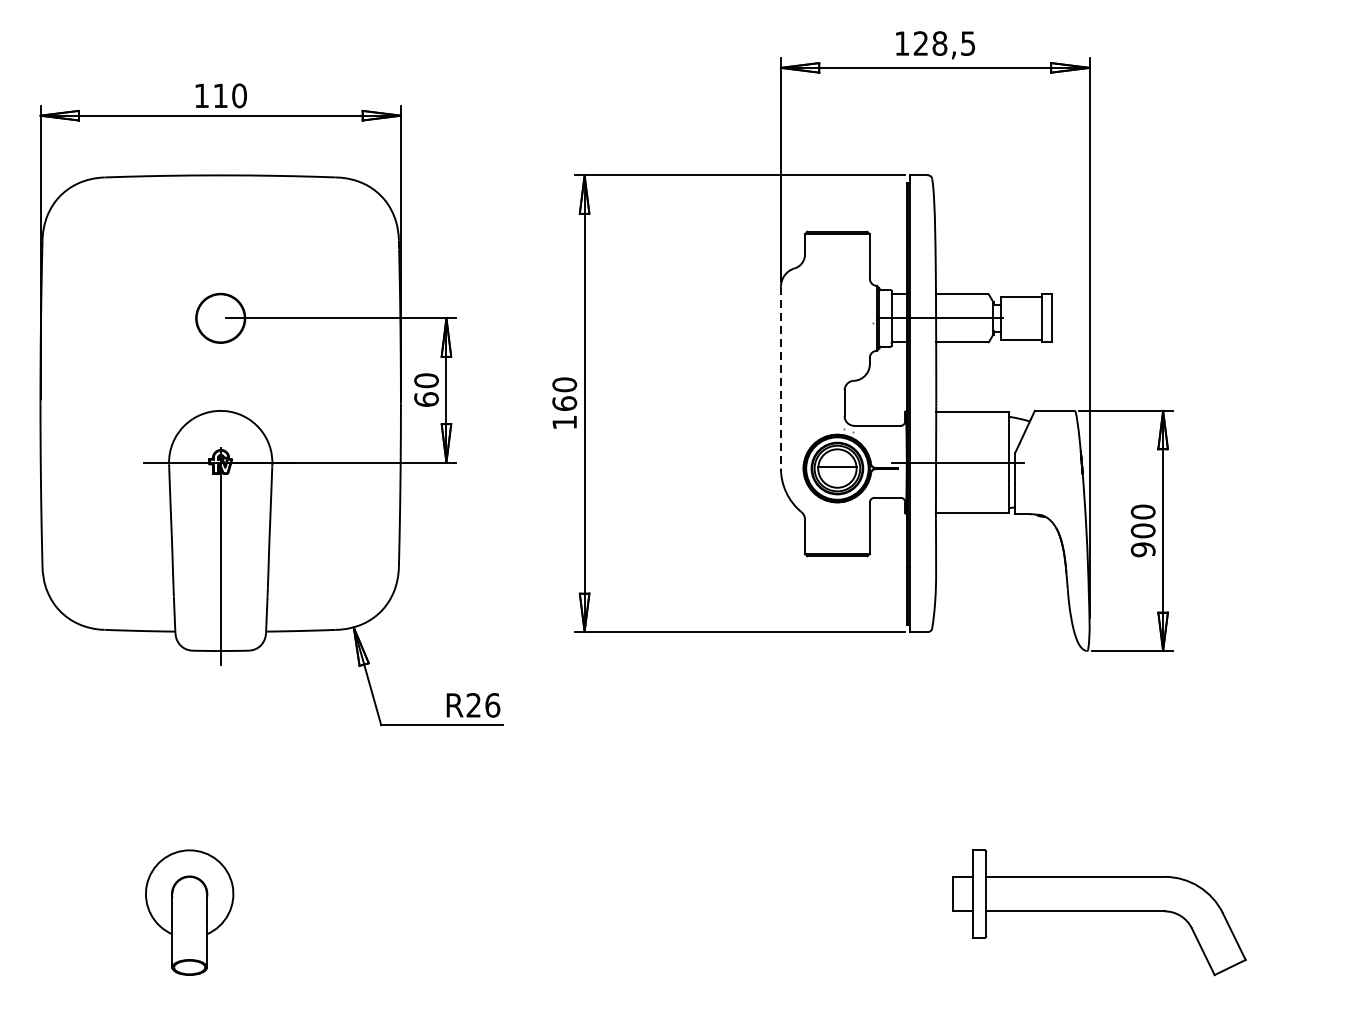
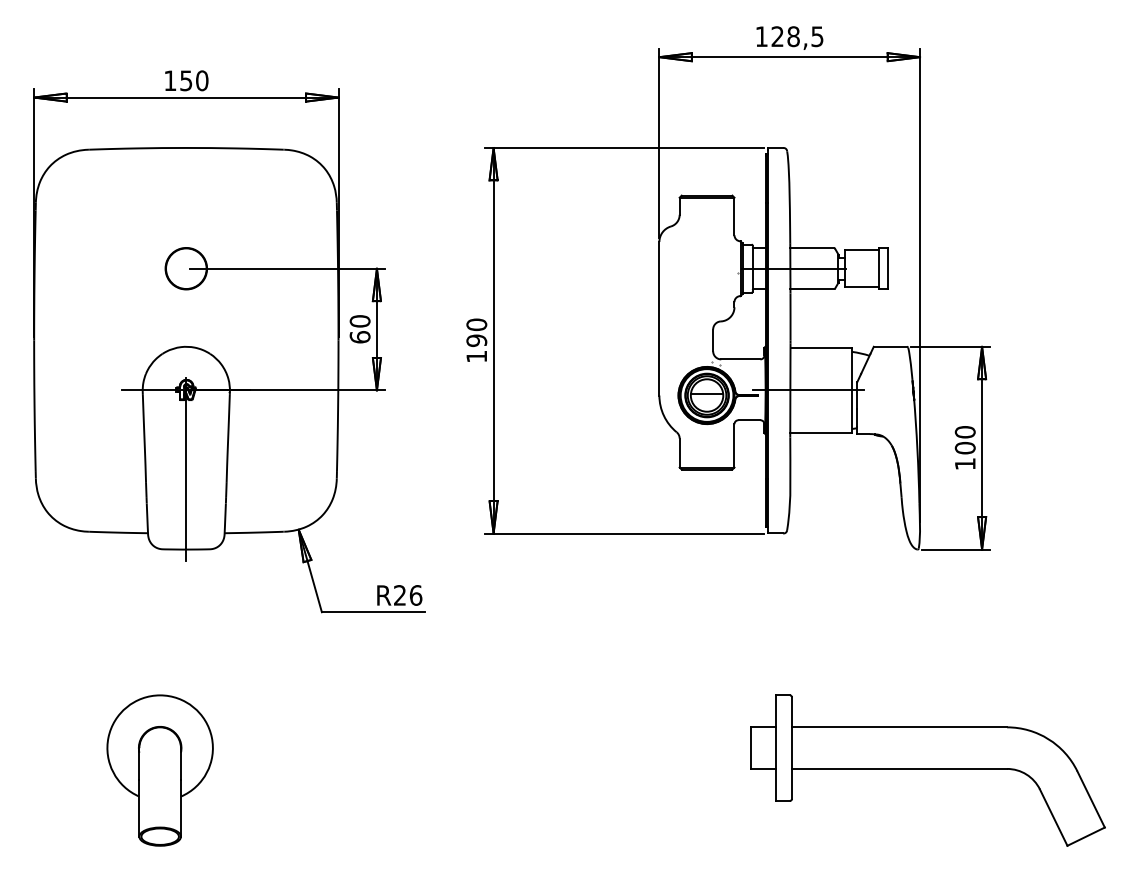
text: (220, 95) -> (186, 80), 110 -> 150
line: (781, 377) -> (659, 318), dashed -> solid
text: (564, 403) -> (476, 340), 160 -> 190
text: (1142, 550) -> (964, 464), 900 -> 100
part: (188, 912) -> (159, 770), size x1.43
part: (1098, 912) -> (927, 770), size x1.43

